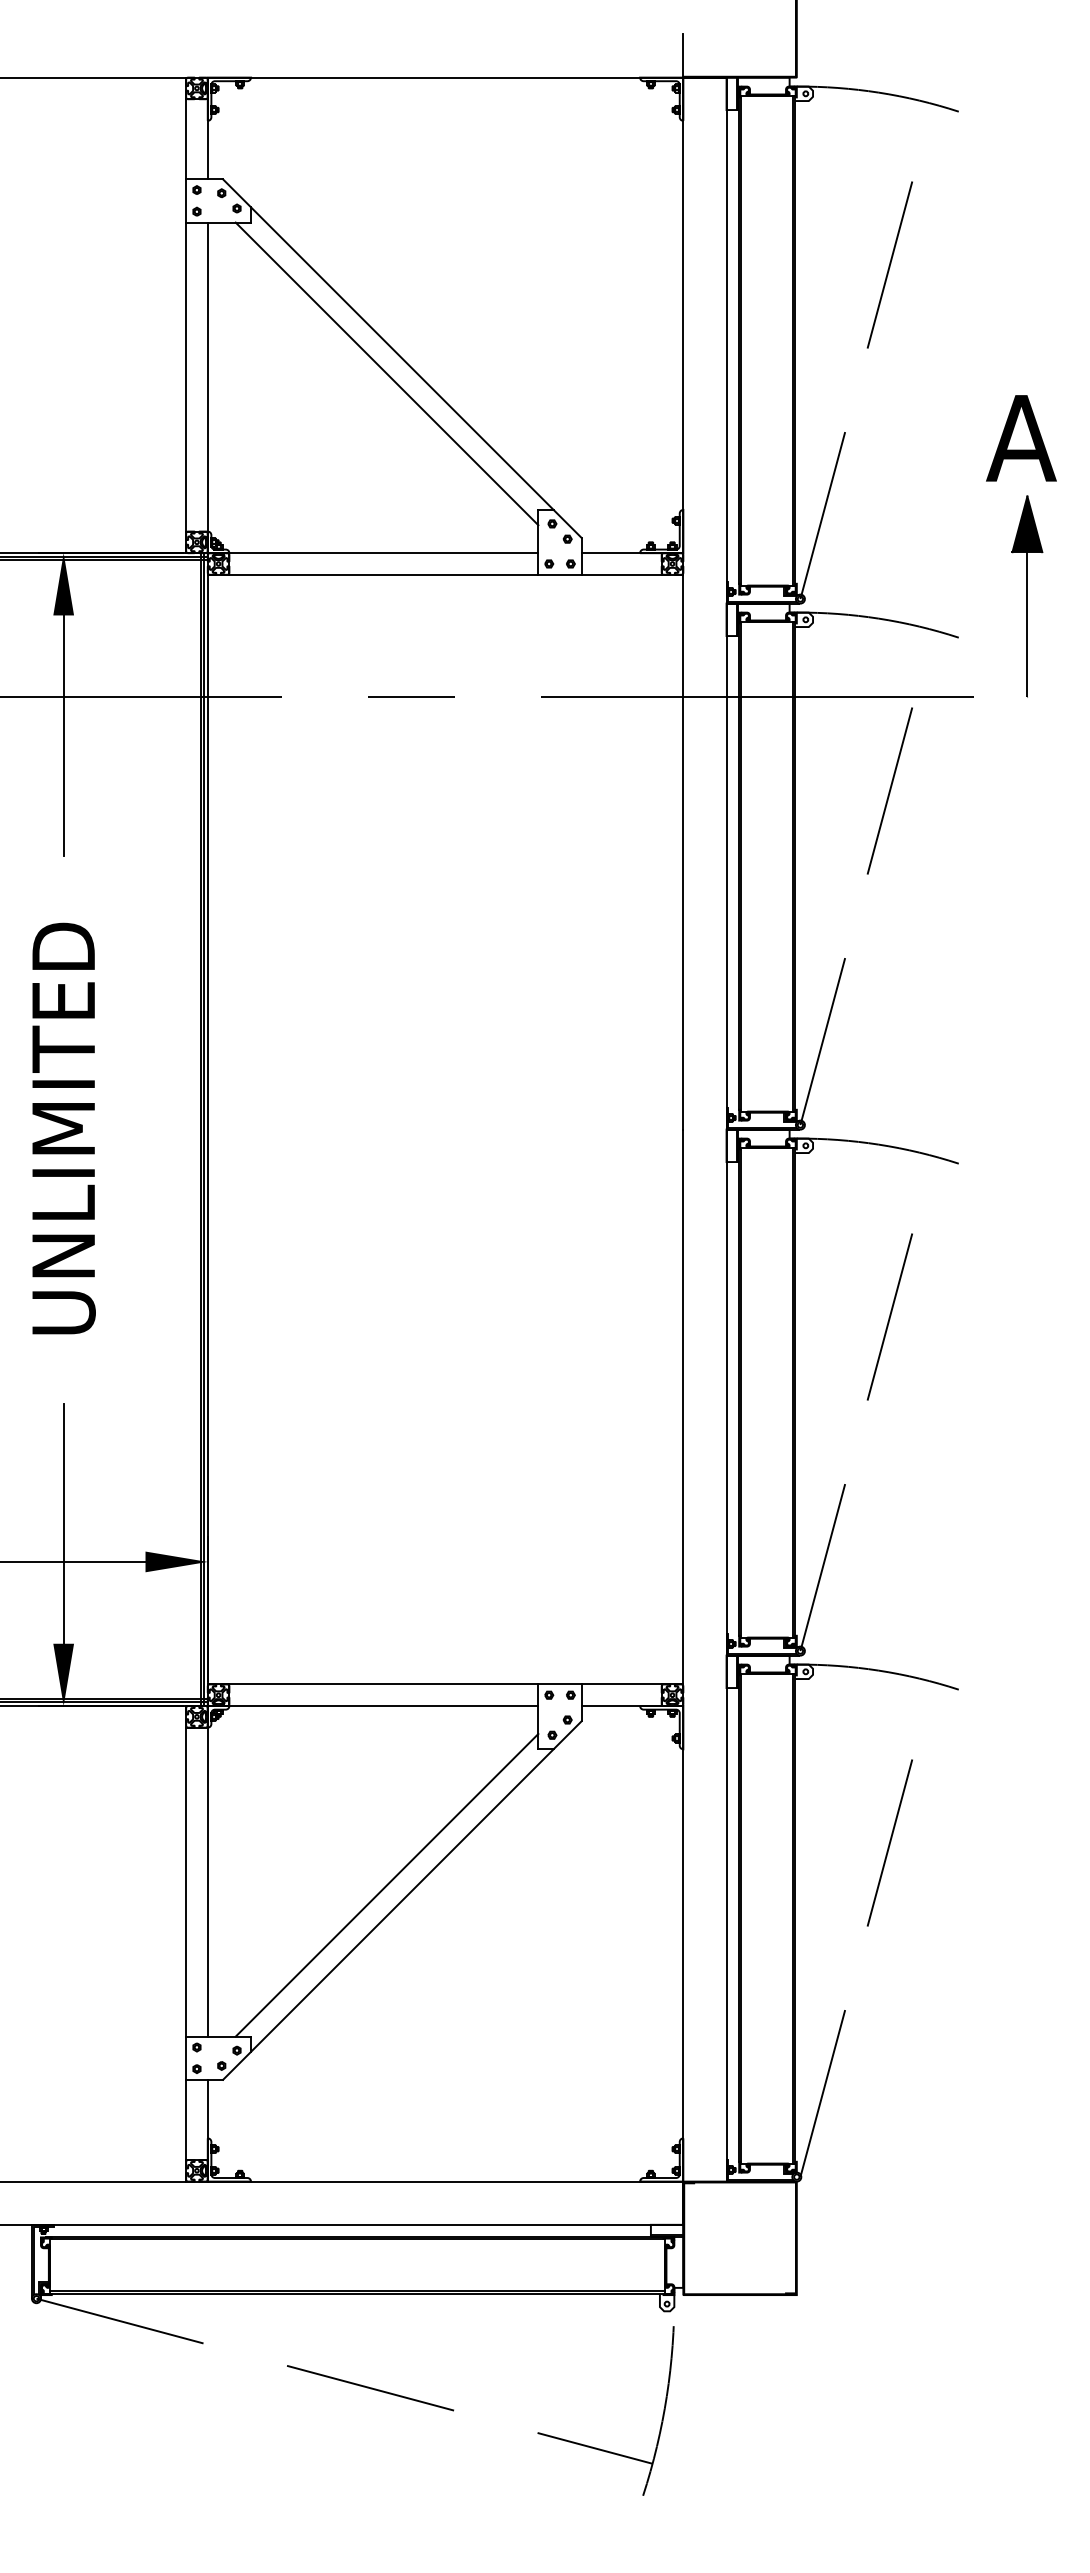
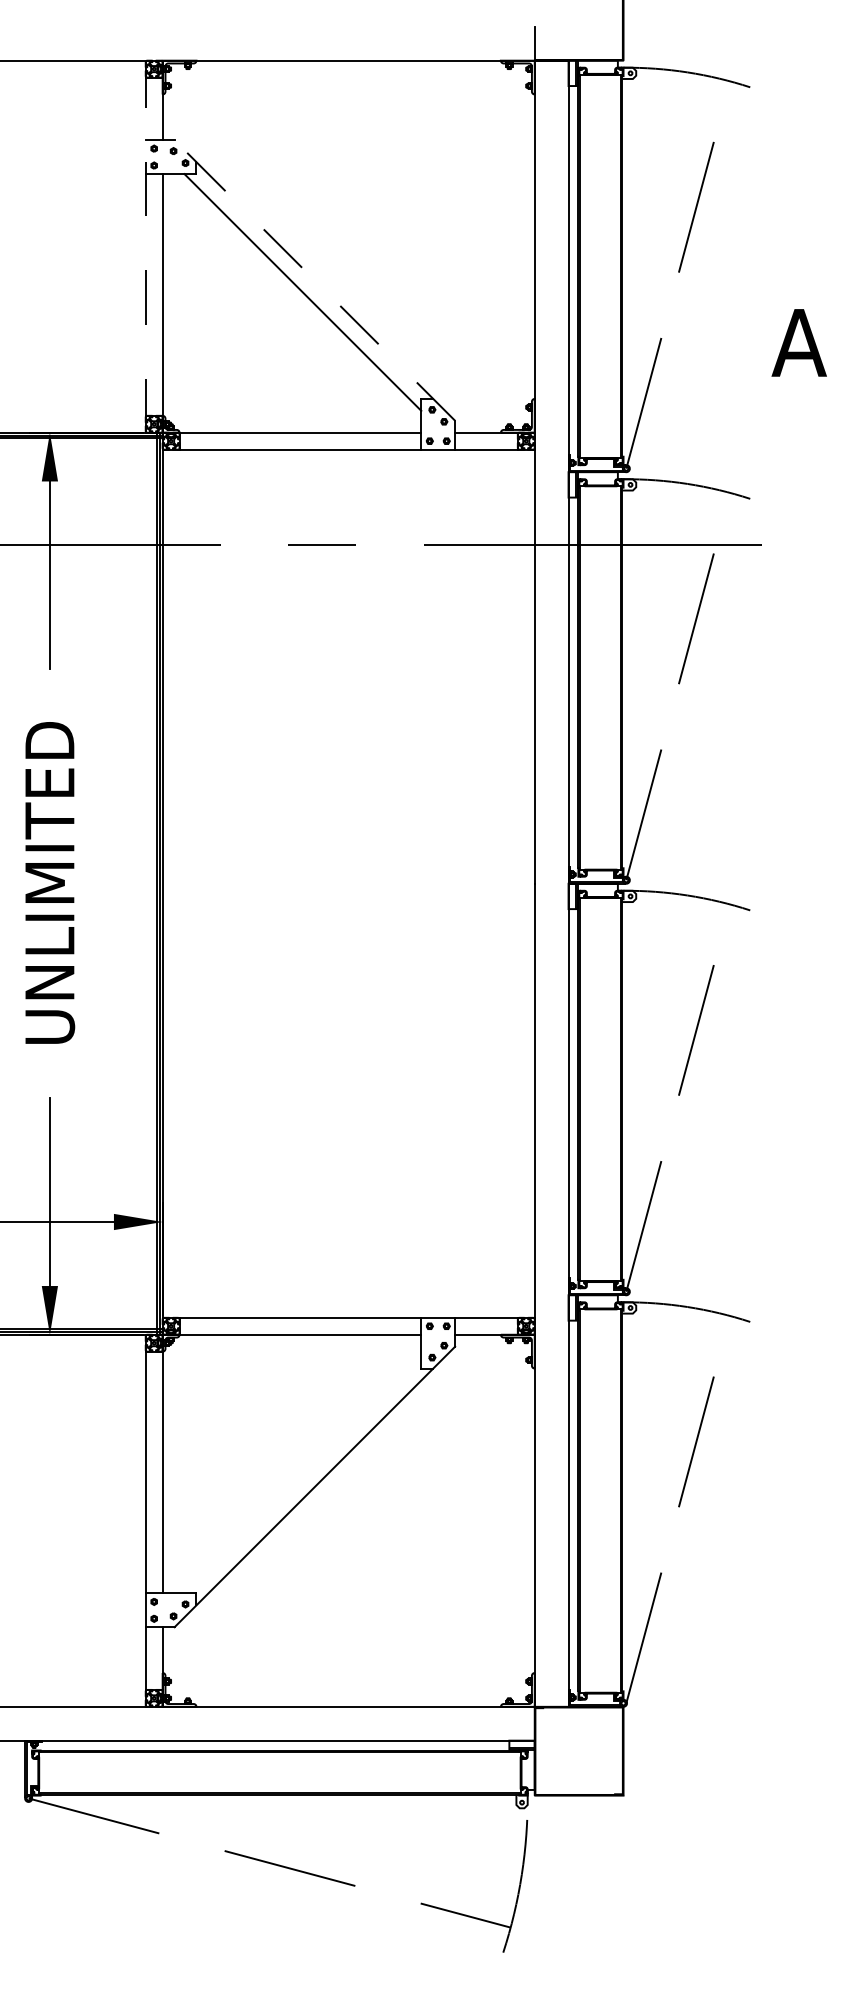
line: (186, 315) -> (146, 246), solid -> dashed
line: (402, 358) -> (315, 280), solid -> dashed
part: (1027, 596) -> (804, 466), removed
line: (386, 1884) -> (302, 1474), removed

